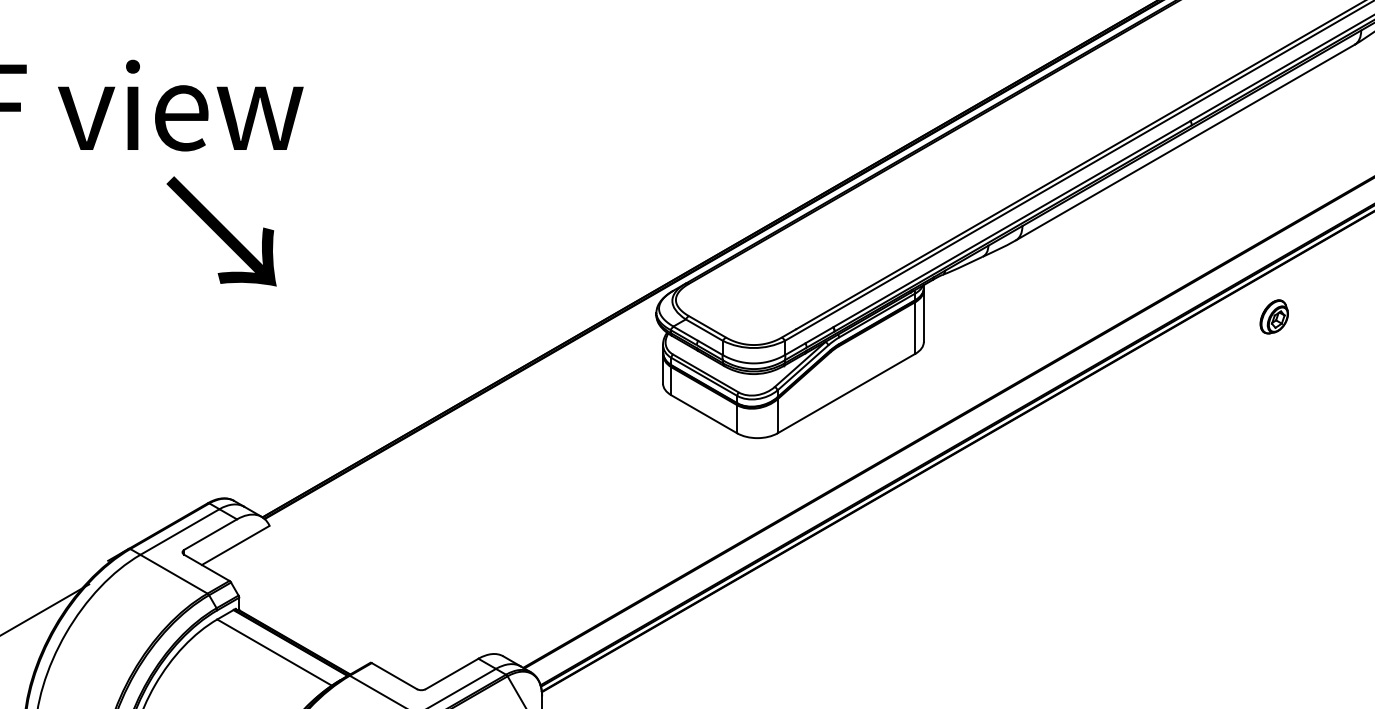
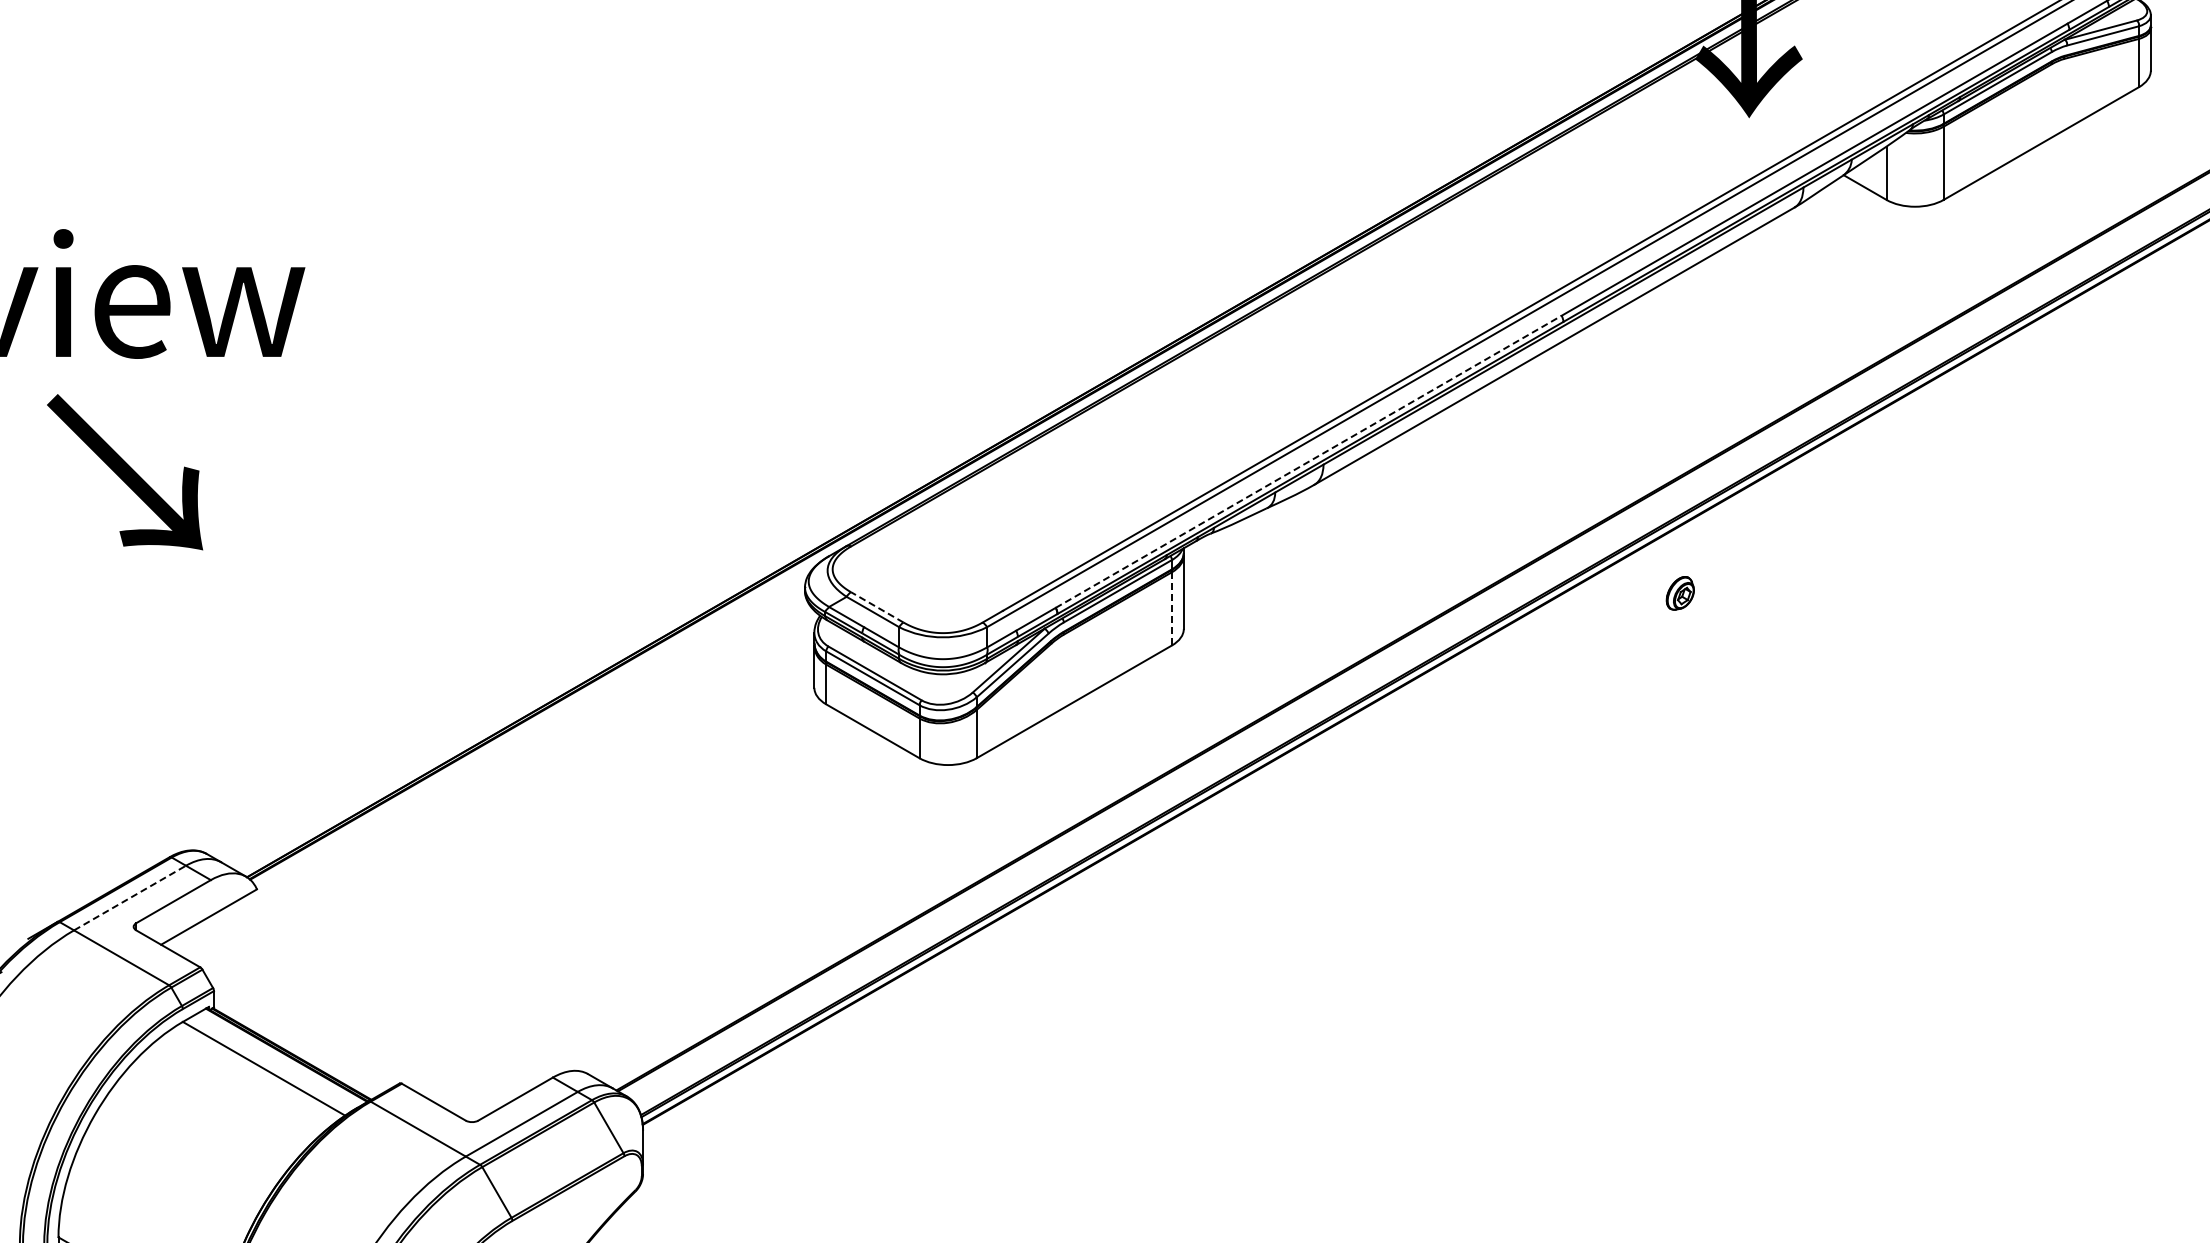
line: (1012, 223) -> (1309, 461), solid -> dashed
text: (221, 231) -> (125, 472), moved
part: (1274, 317) -> (1680, 593), size x0.7
line: (706, 326) -> (876, 607), solid -> dashed
line: (915, 327) -> (1171, 608), solid -> dashed
line: (180, 532) -> (130, 898), solid -> dashed

